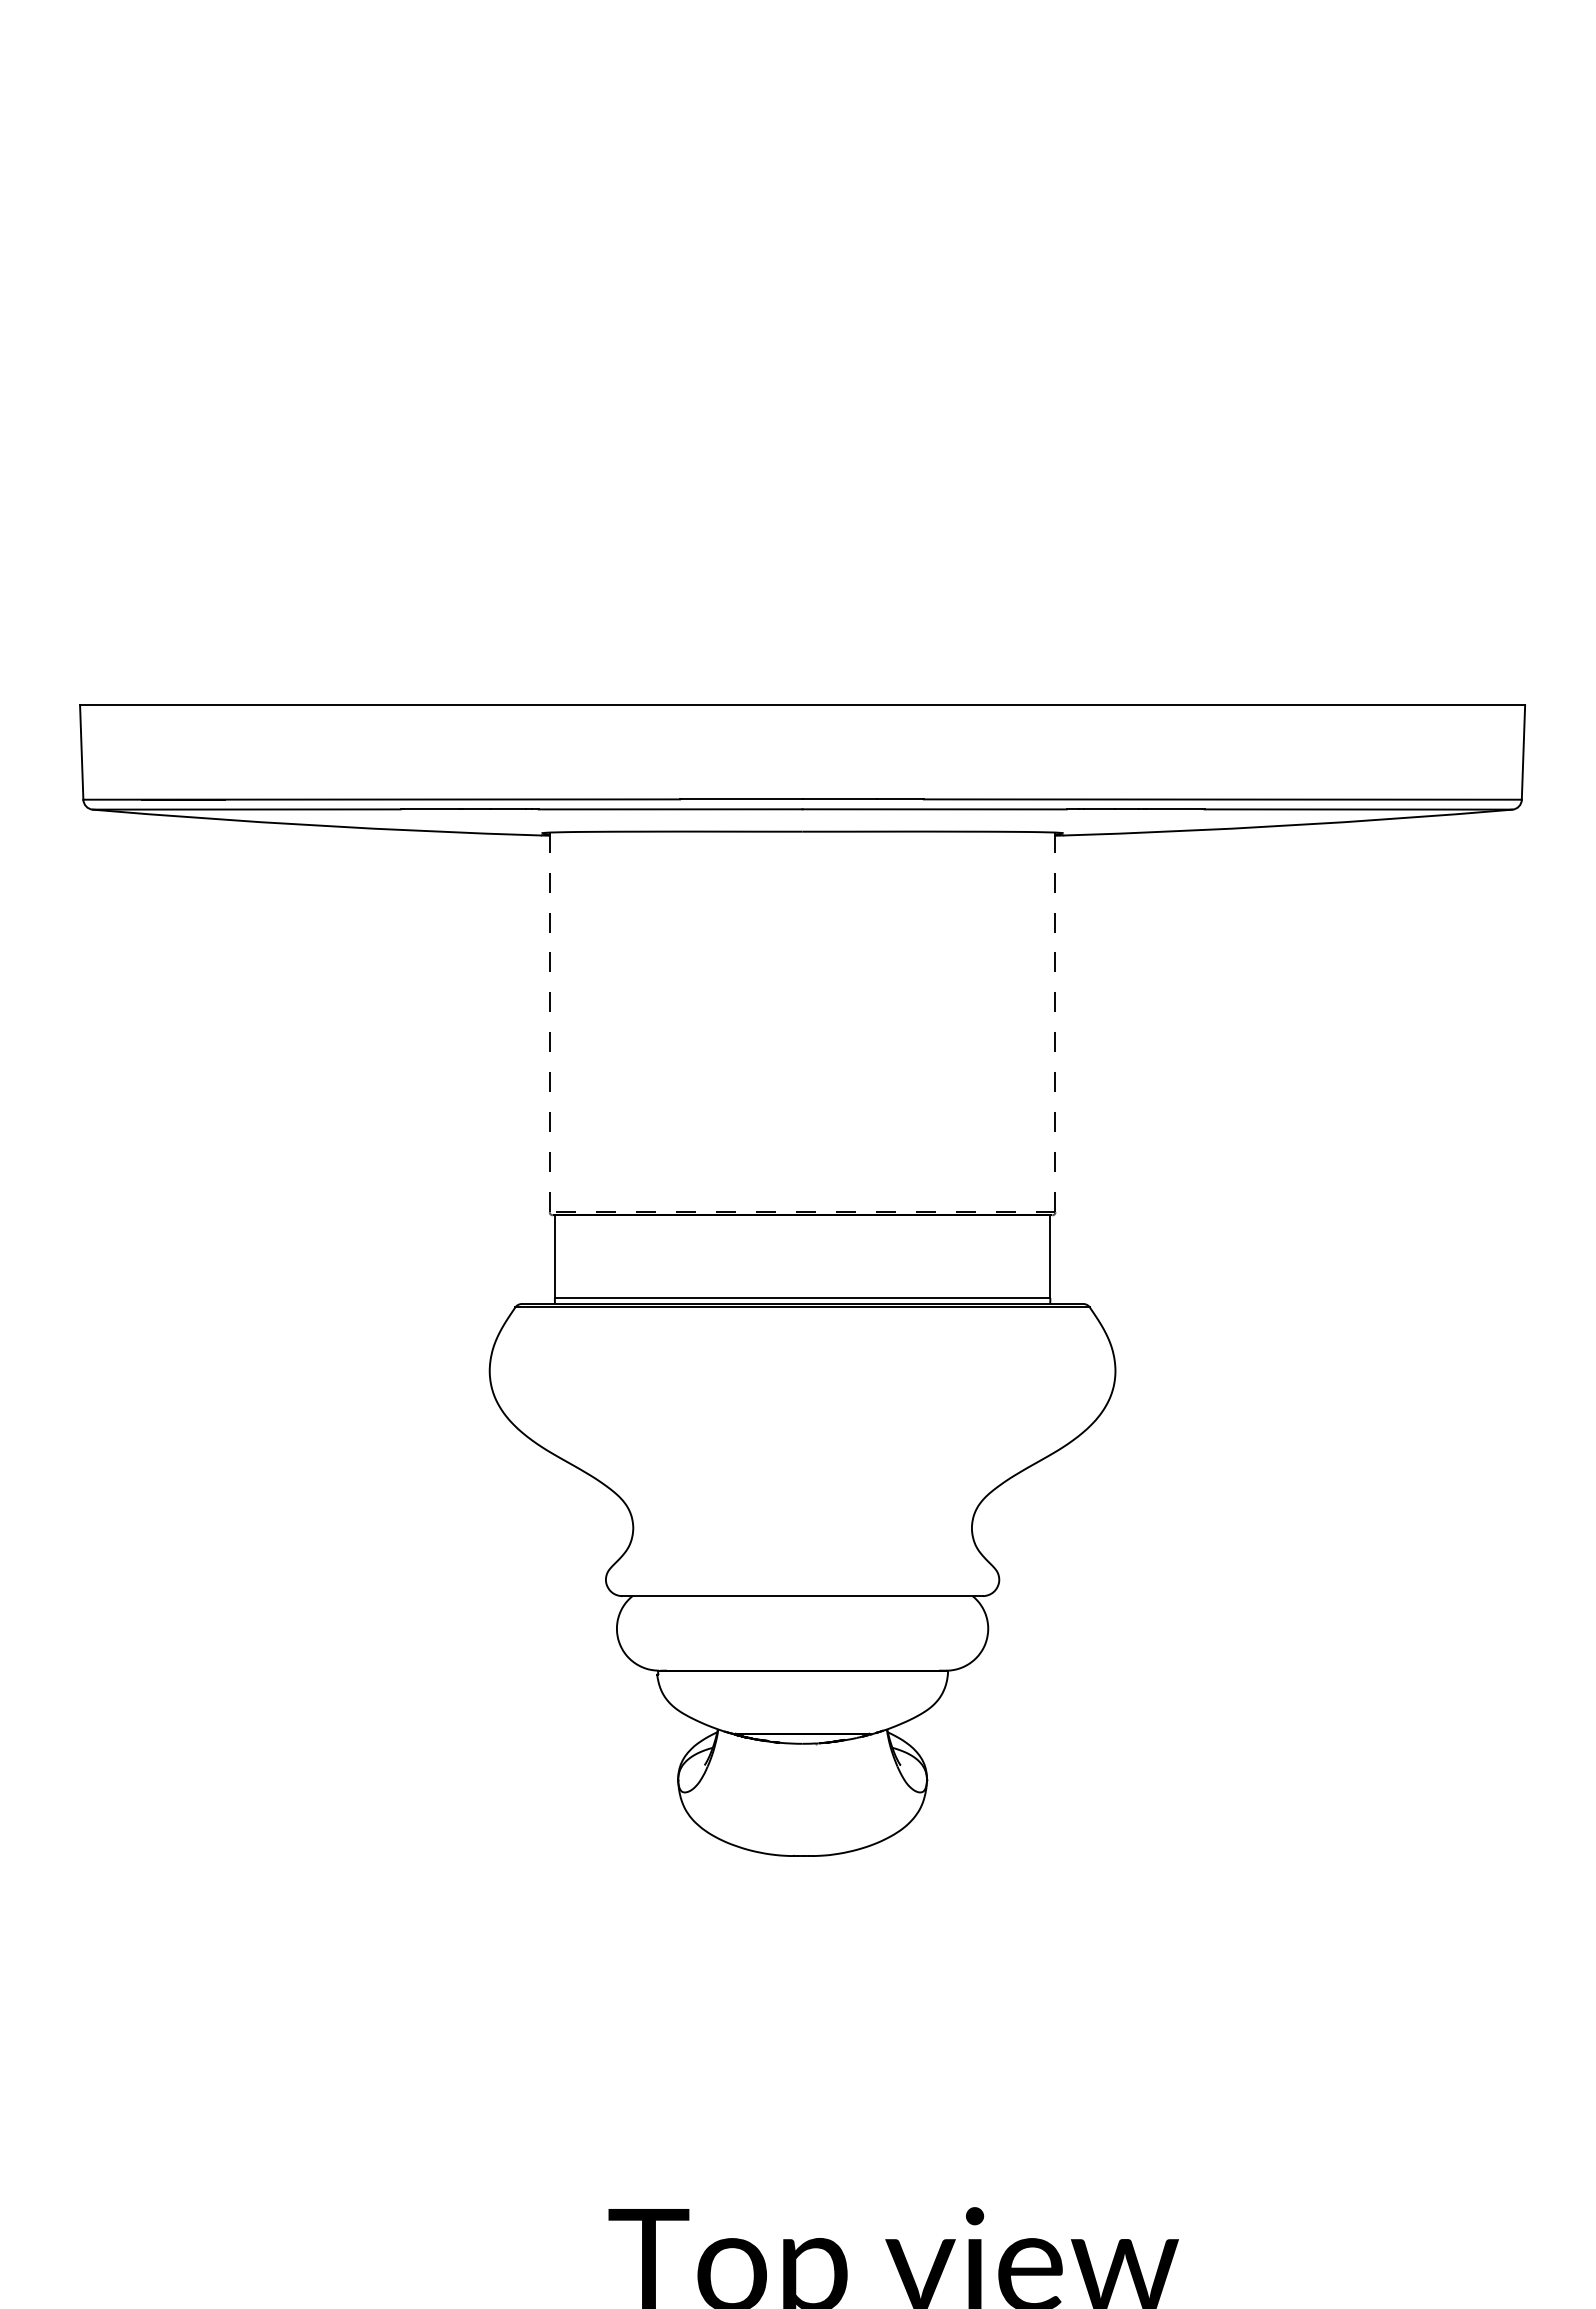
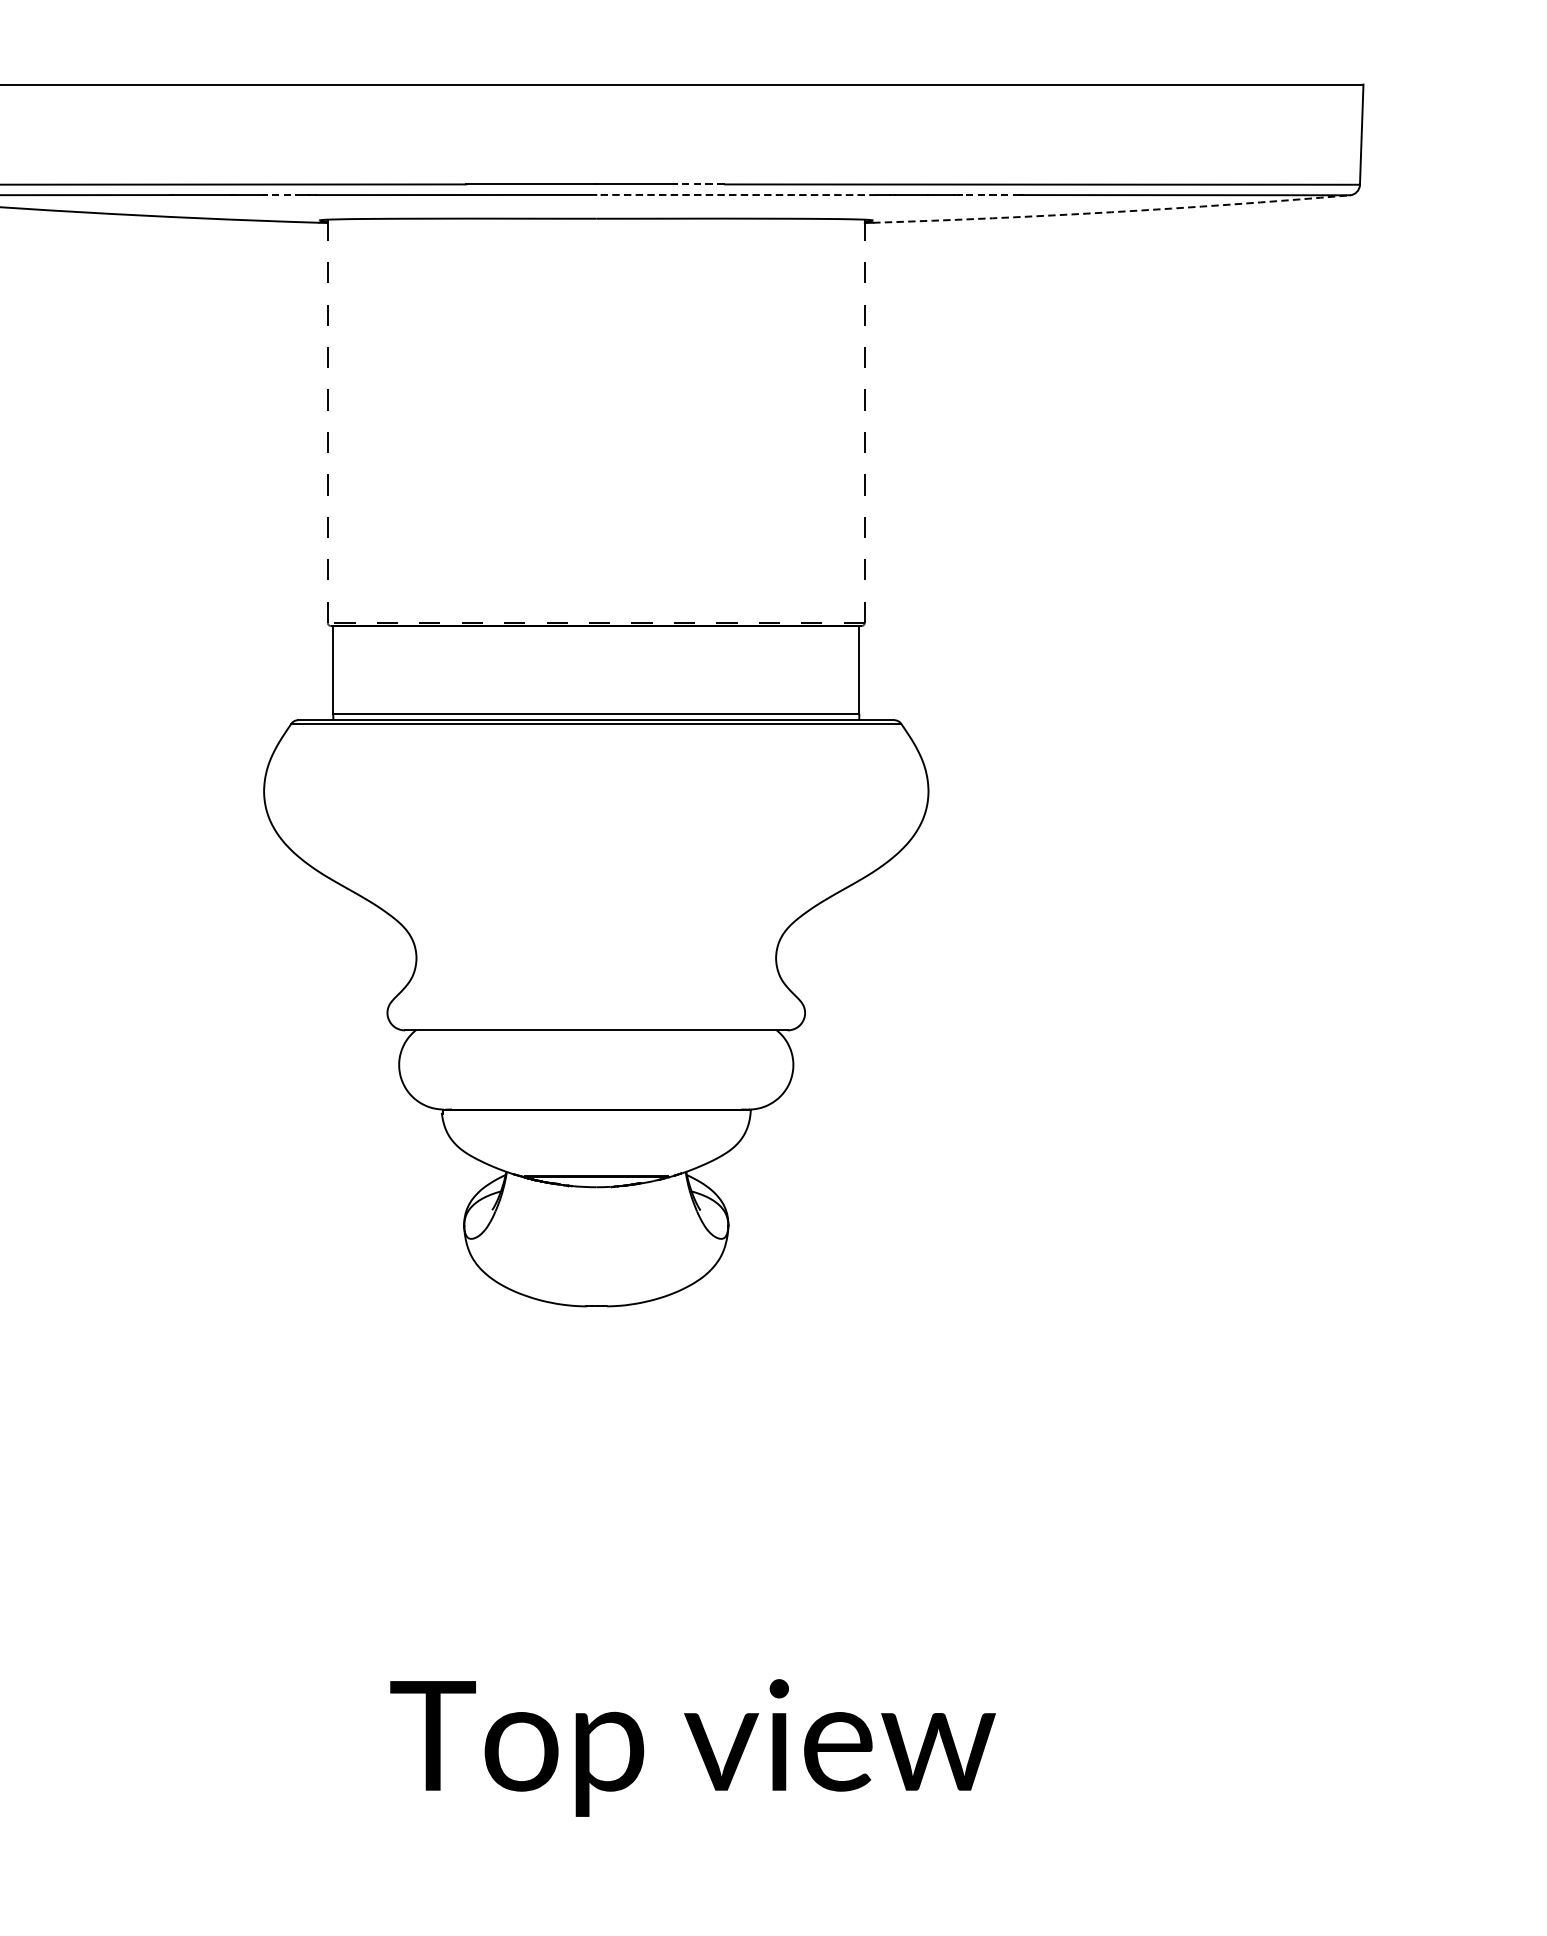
line: (899, 799) -> (699, 184), solid -> dashed
line: (508, 809) -> (284, 195), solid -> dashed
line: (934, 809) -> (736, 195), solid -> dashed
line: (1174, 809) -> (991, 195), solid -> dashed
arc: (1288, 825) -> (1112, 212), solid -> dashed

